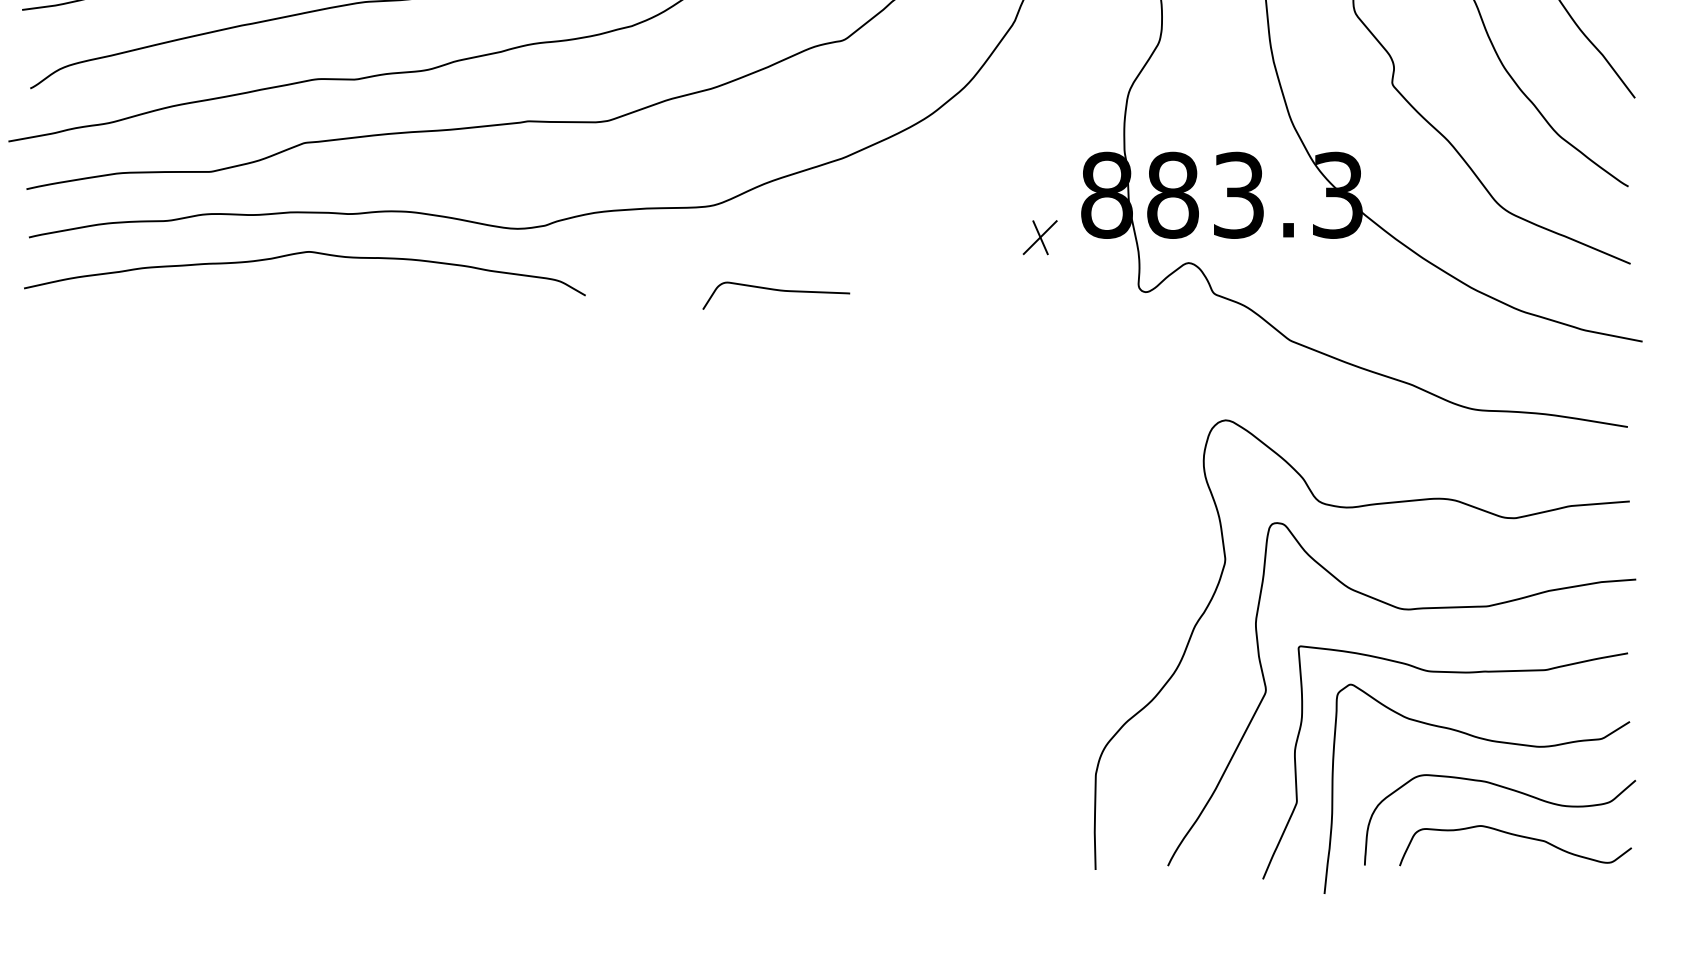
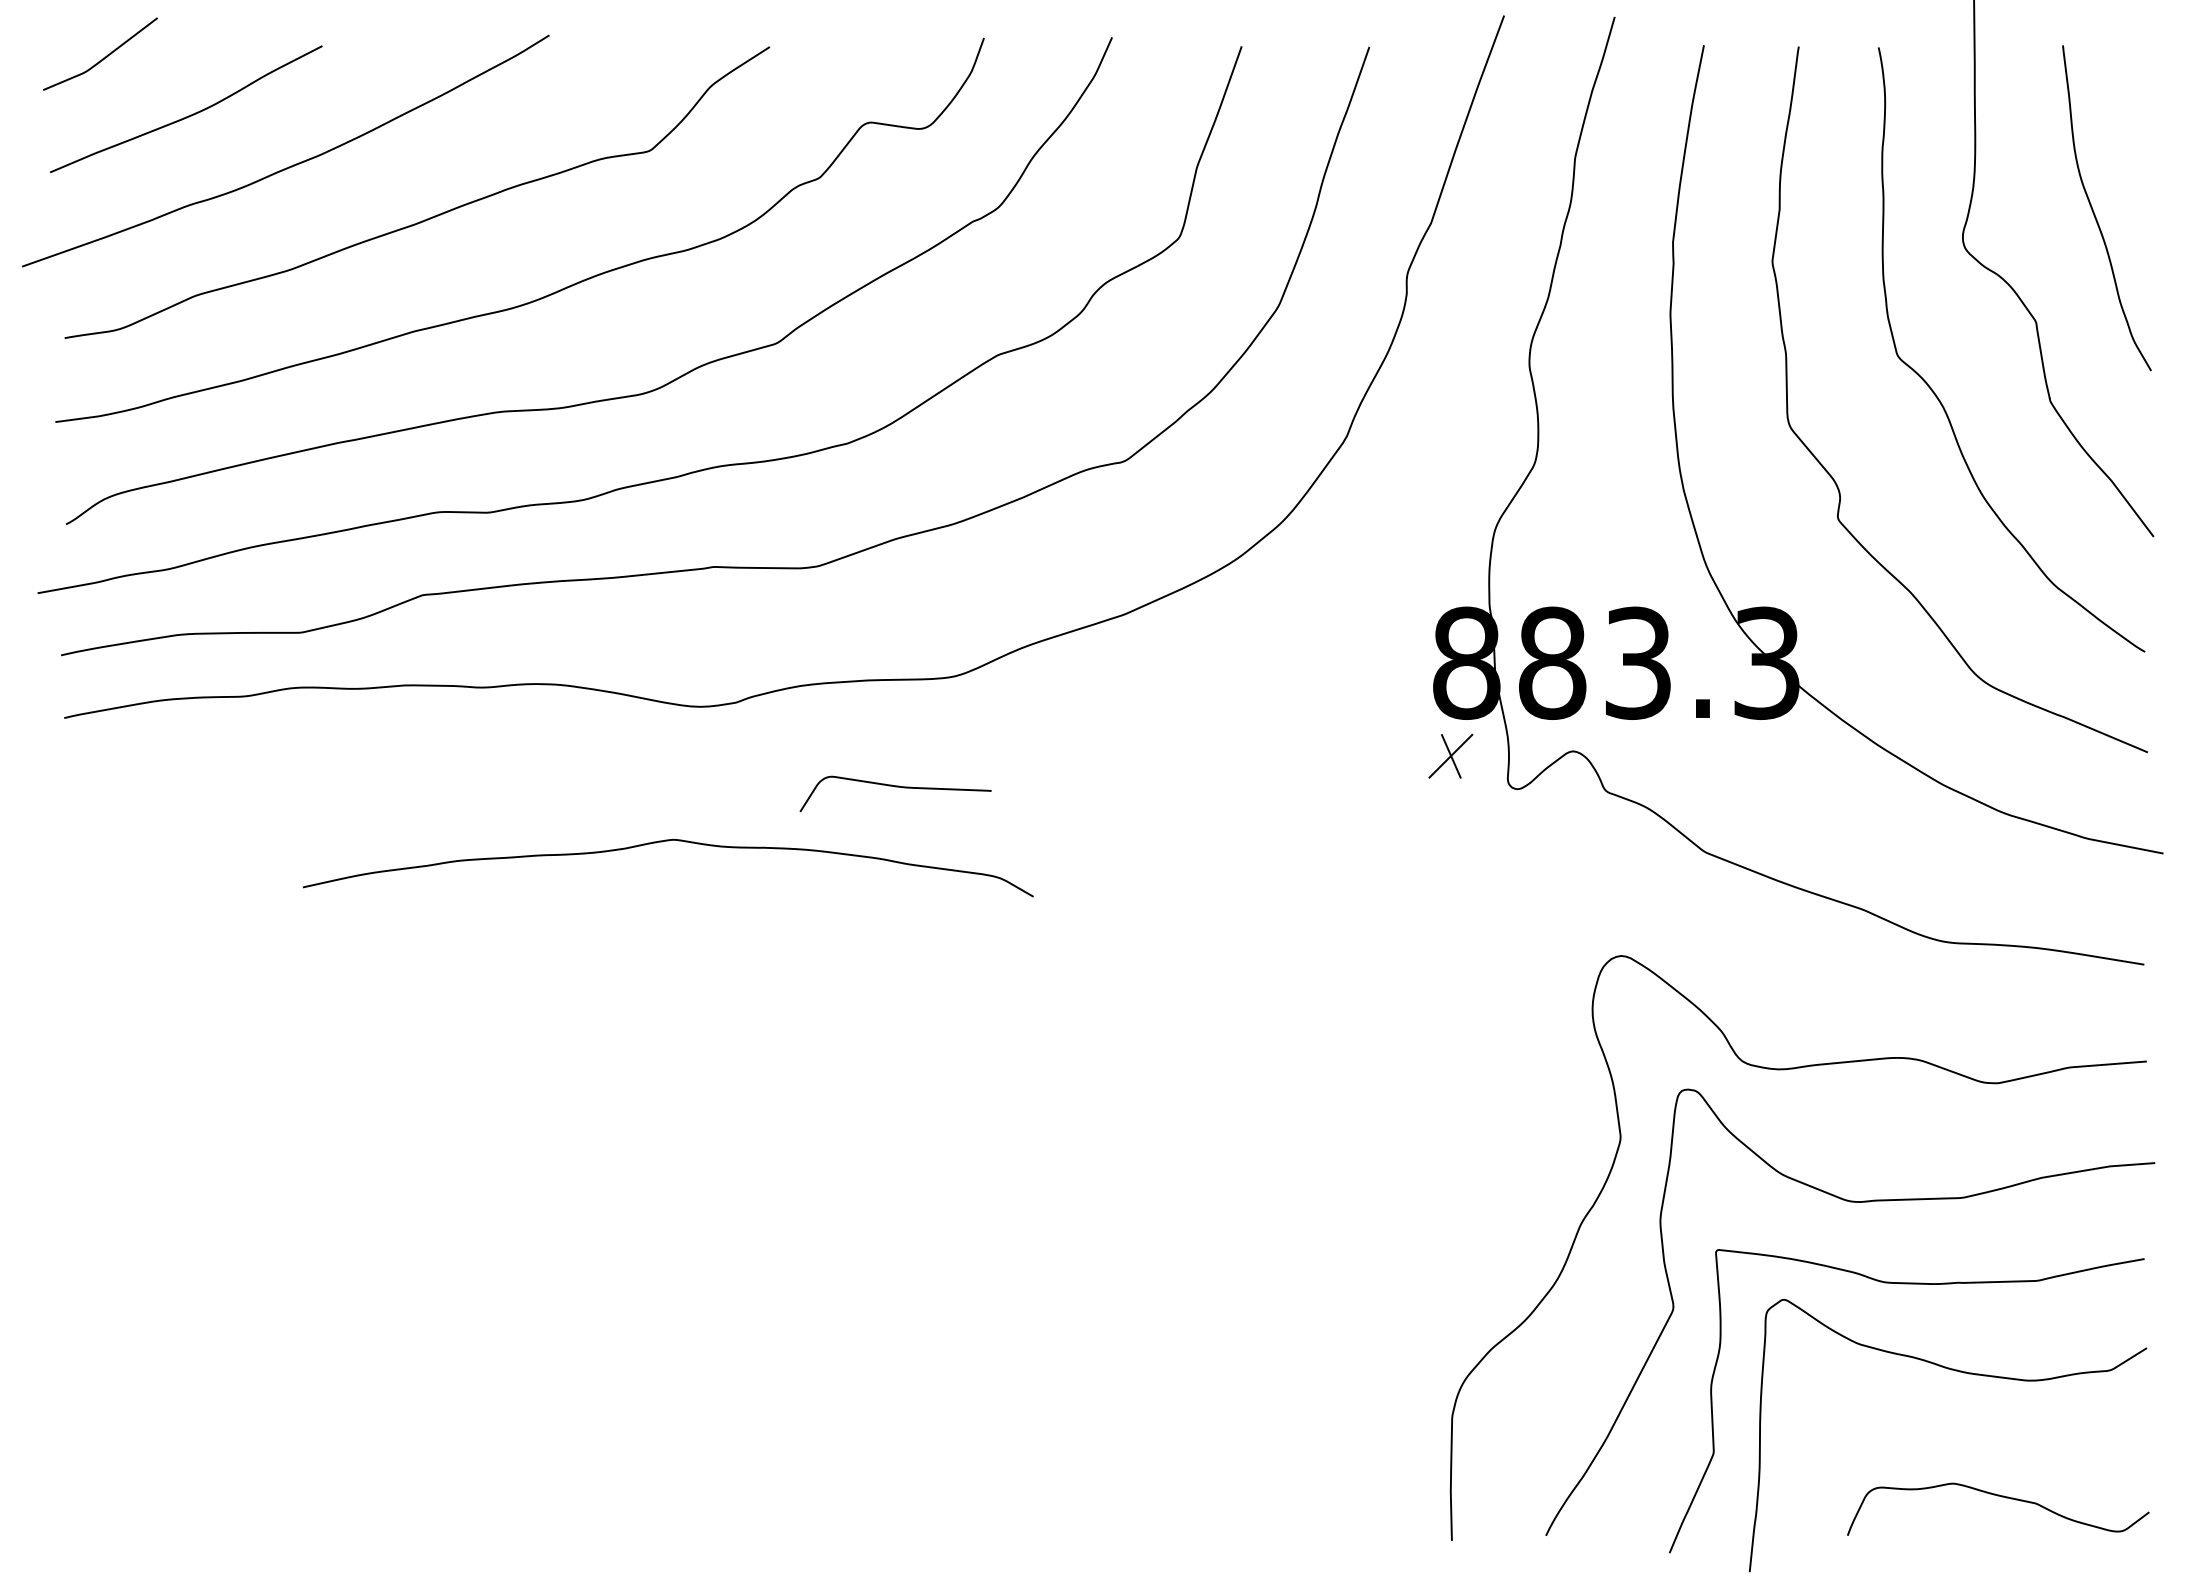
part: (1039, 237) -> (1450, 755), moved
curve: (300, 253) -> (662, 842), moved
curve: (776, 290) -> (895, 787), moved
curve: (1508, 789) -> (1989, 1436), removed

